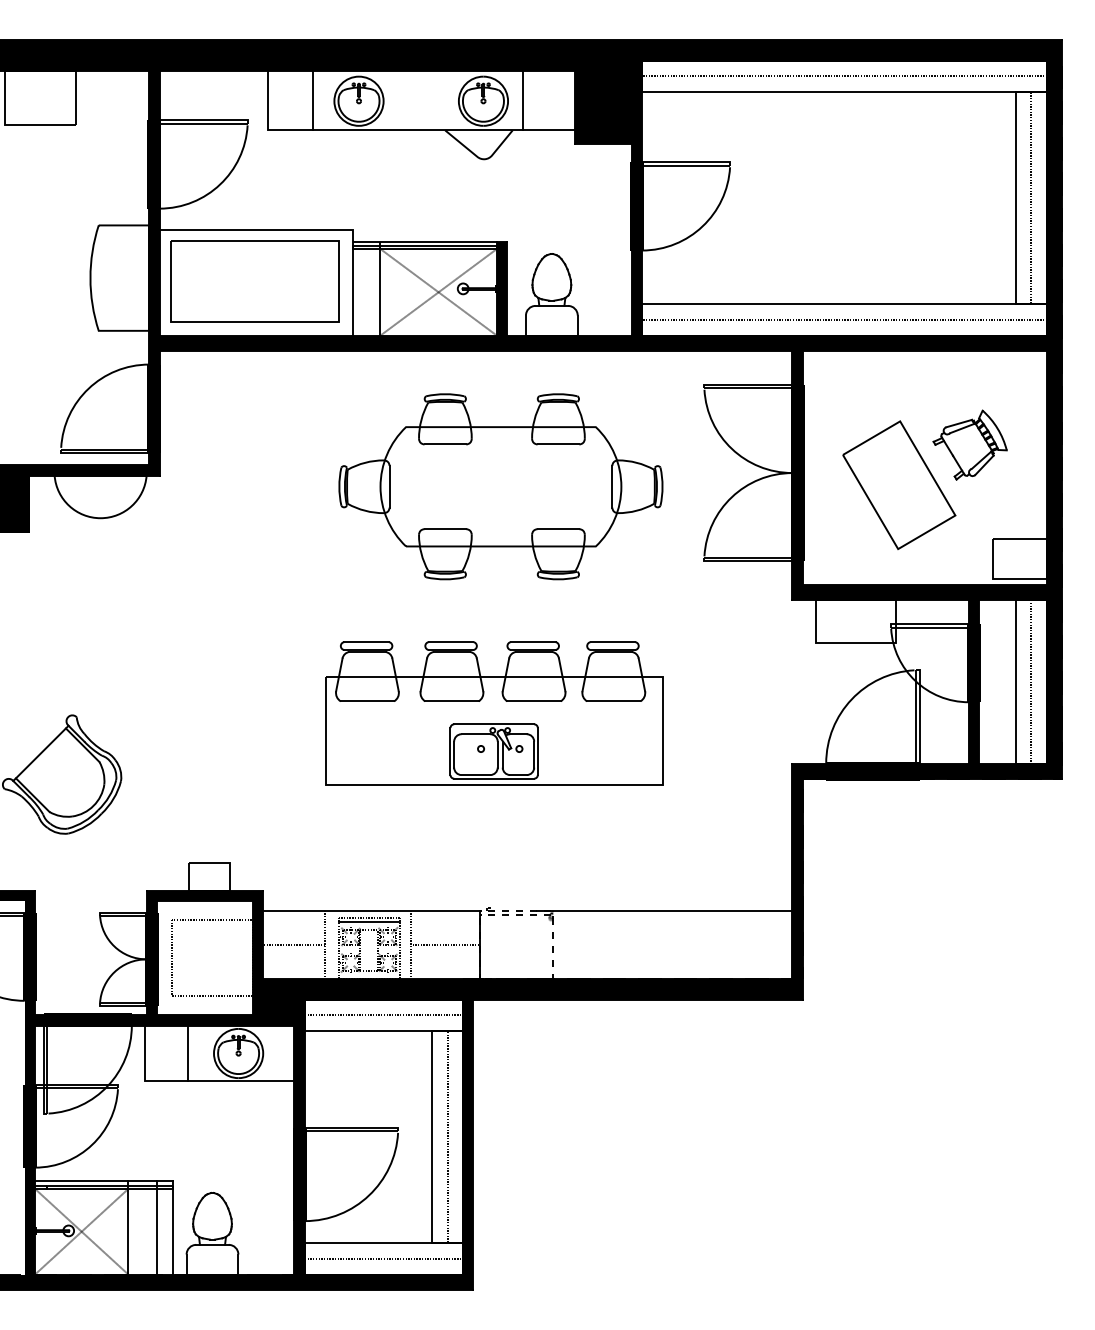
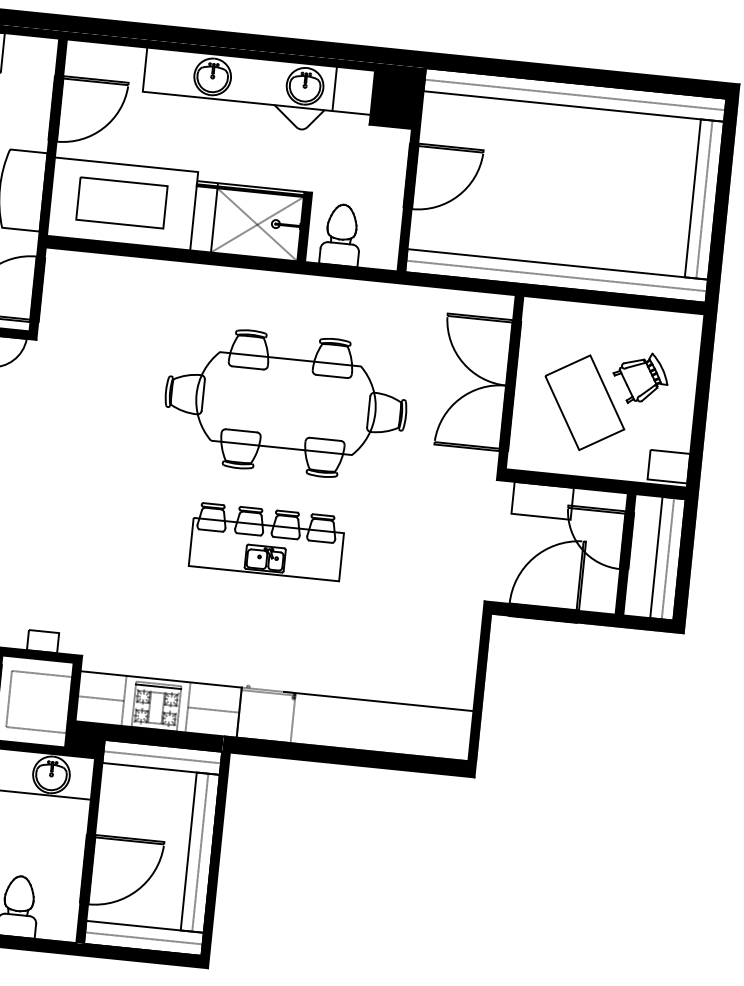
line: (312, 100) -> (178, 72), removed
part: (254, 281) -> (121, 202), size x0.7
part: (500, 486) -> (285, 403), moved
part: (494, 713) -> (267, 541), size x0.6
line: (187, 1053) -> (13, 771), removed

